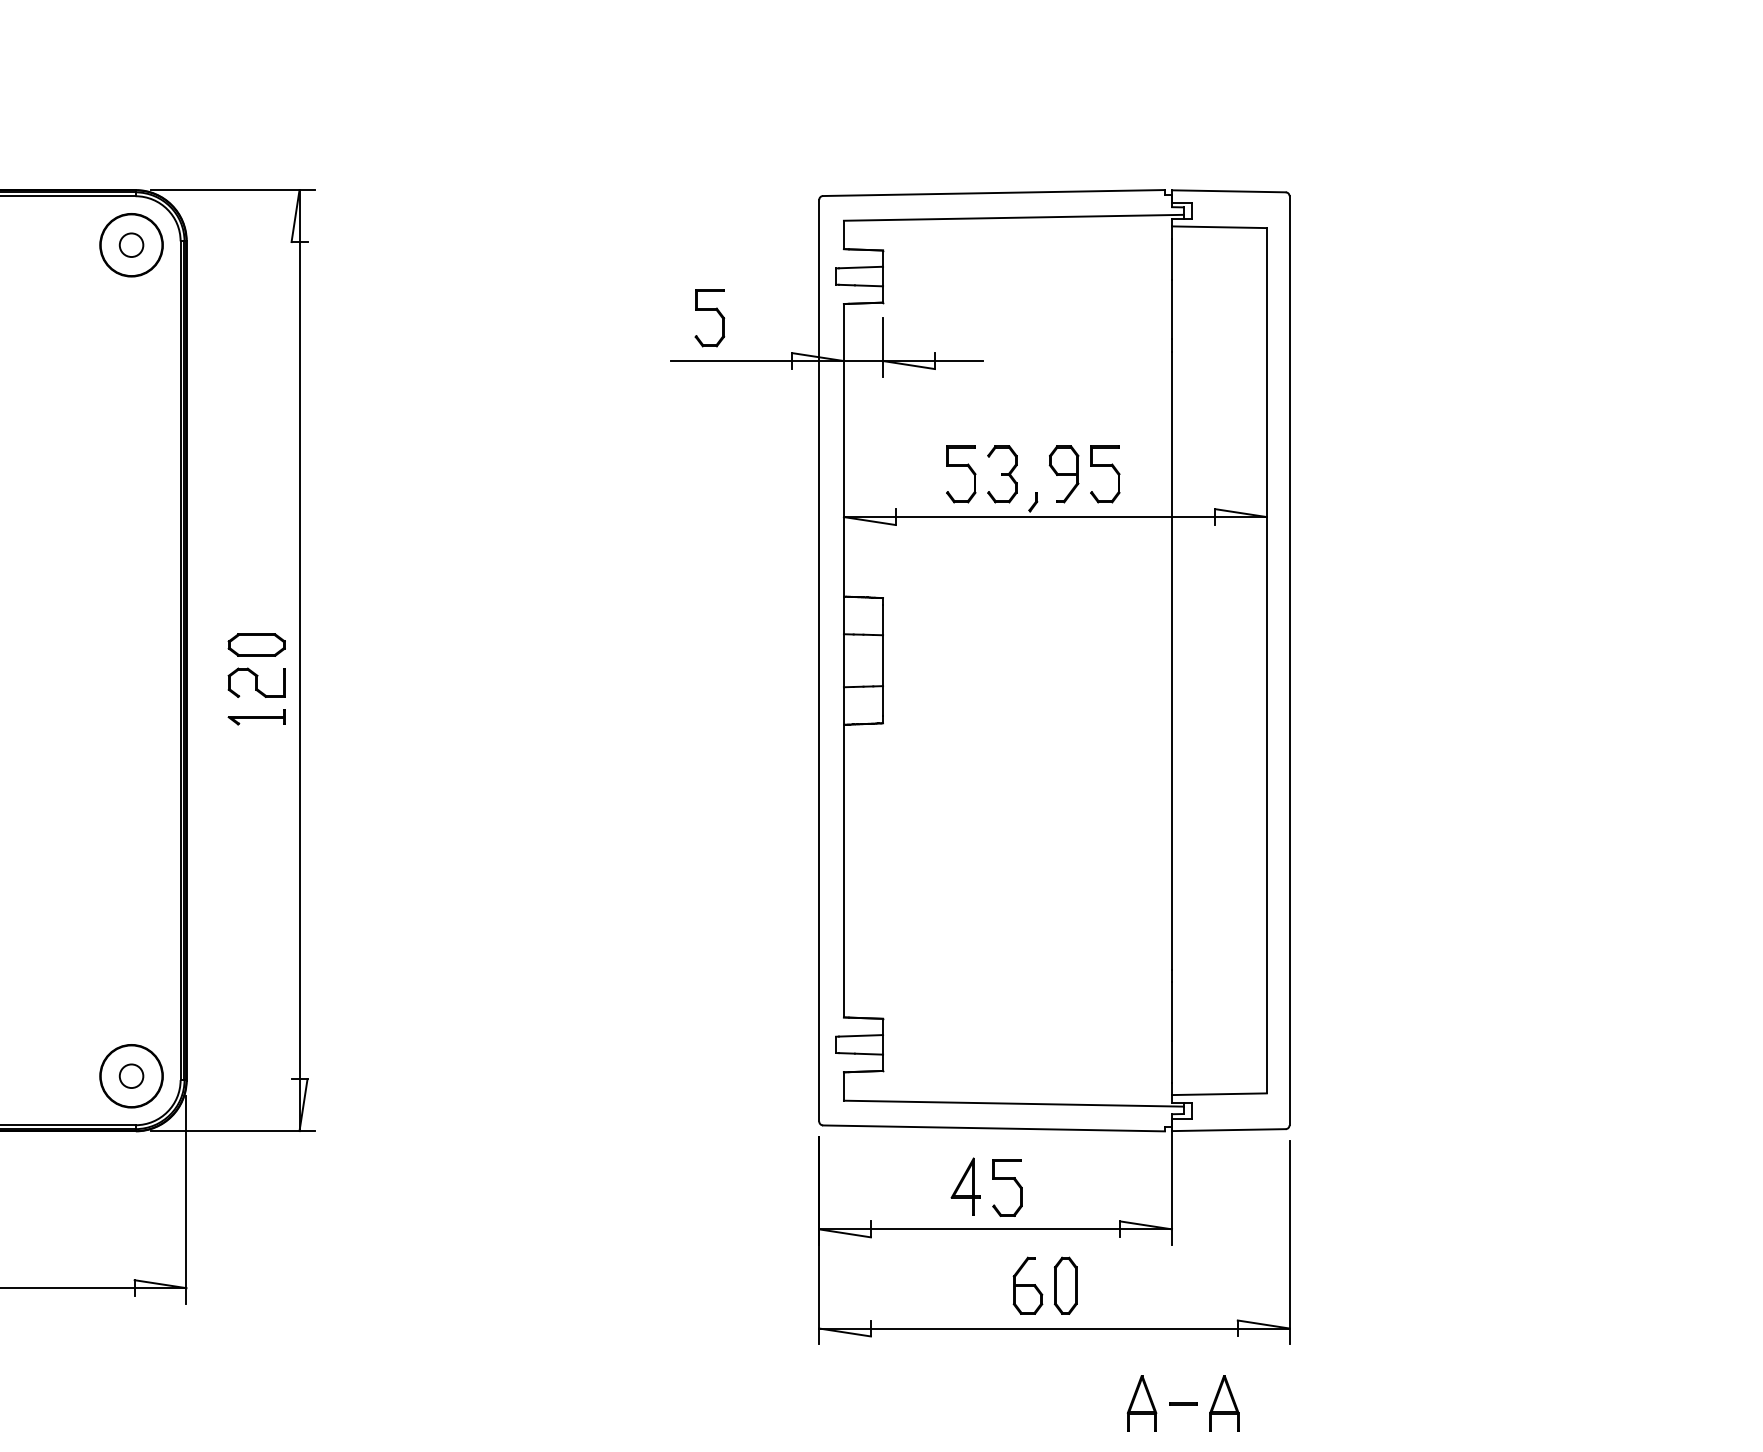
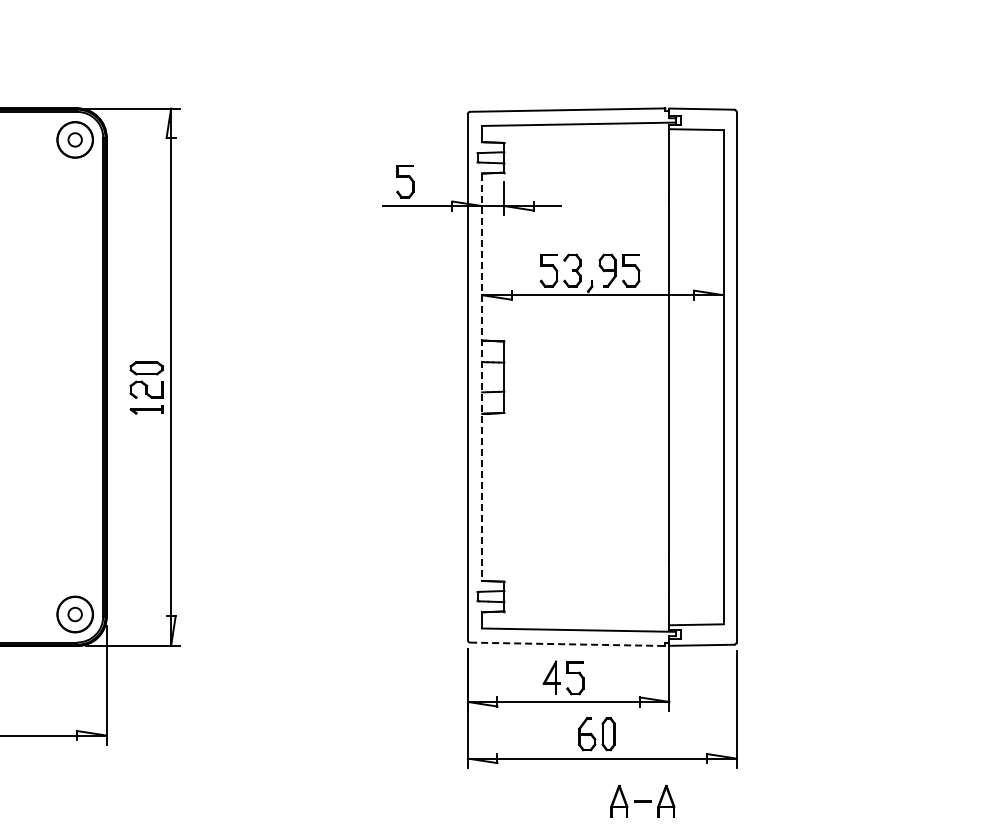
line: (844, 661) -> (482, 377), solid -> dashed
line: (993, 1128) -> (567, 644), solid -> dashed
part: (1182, 1403) -> (642, 801), moved

